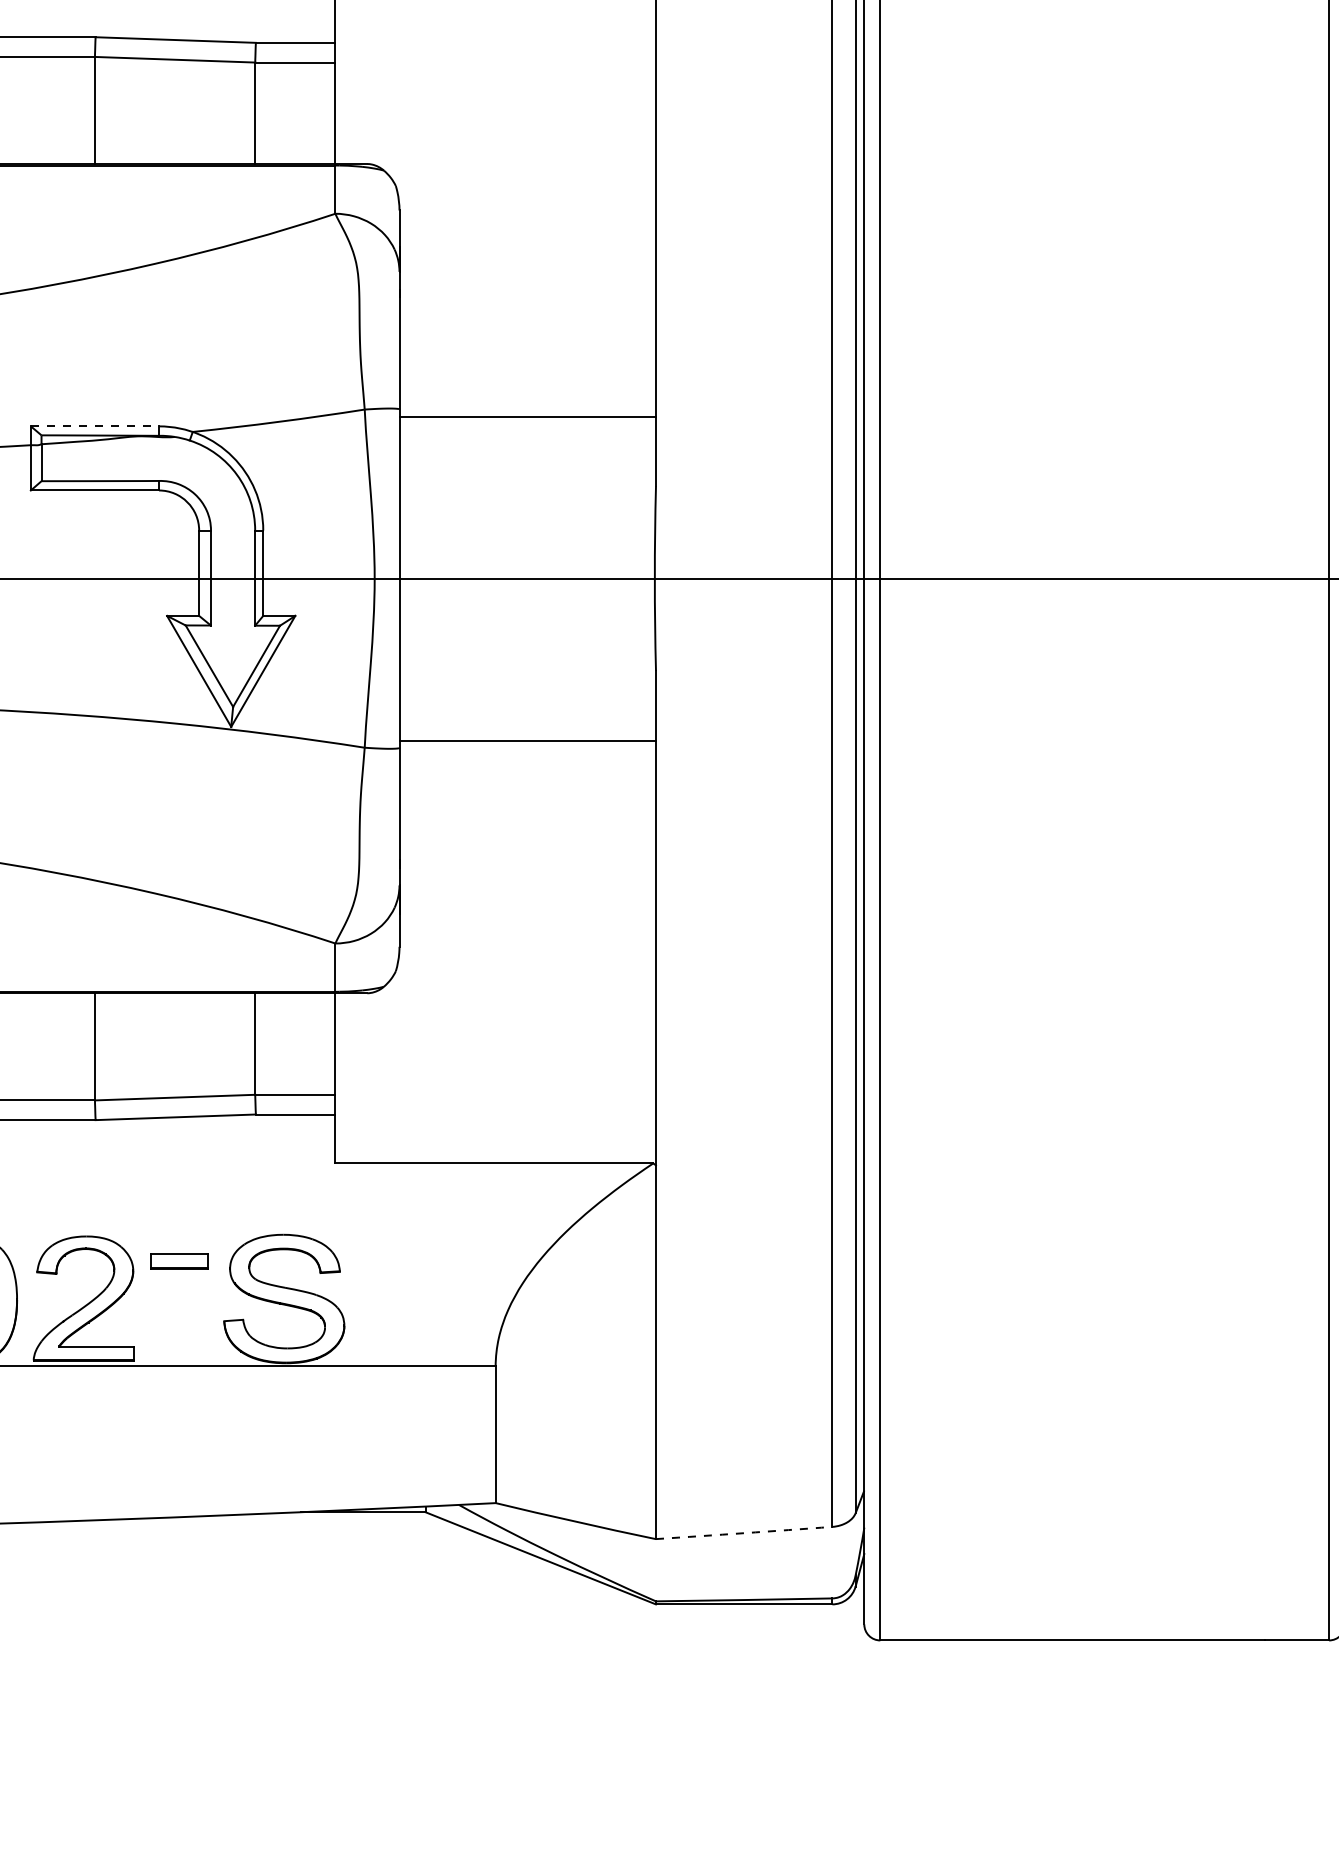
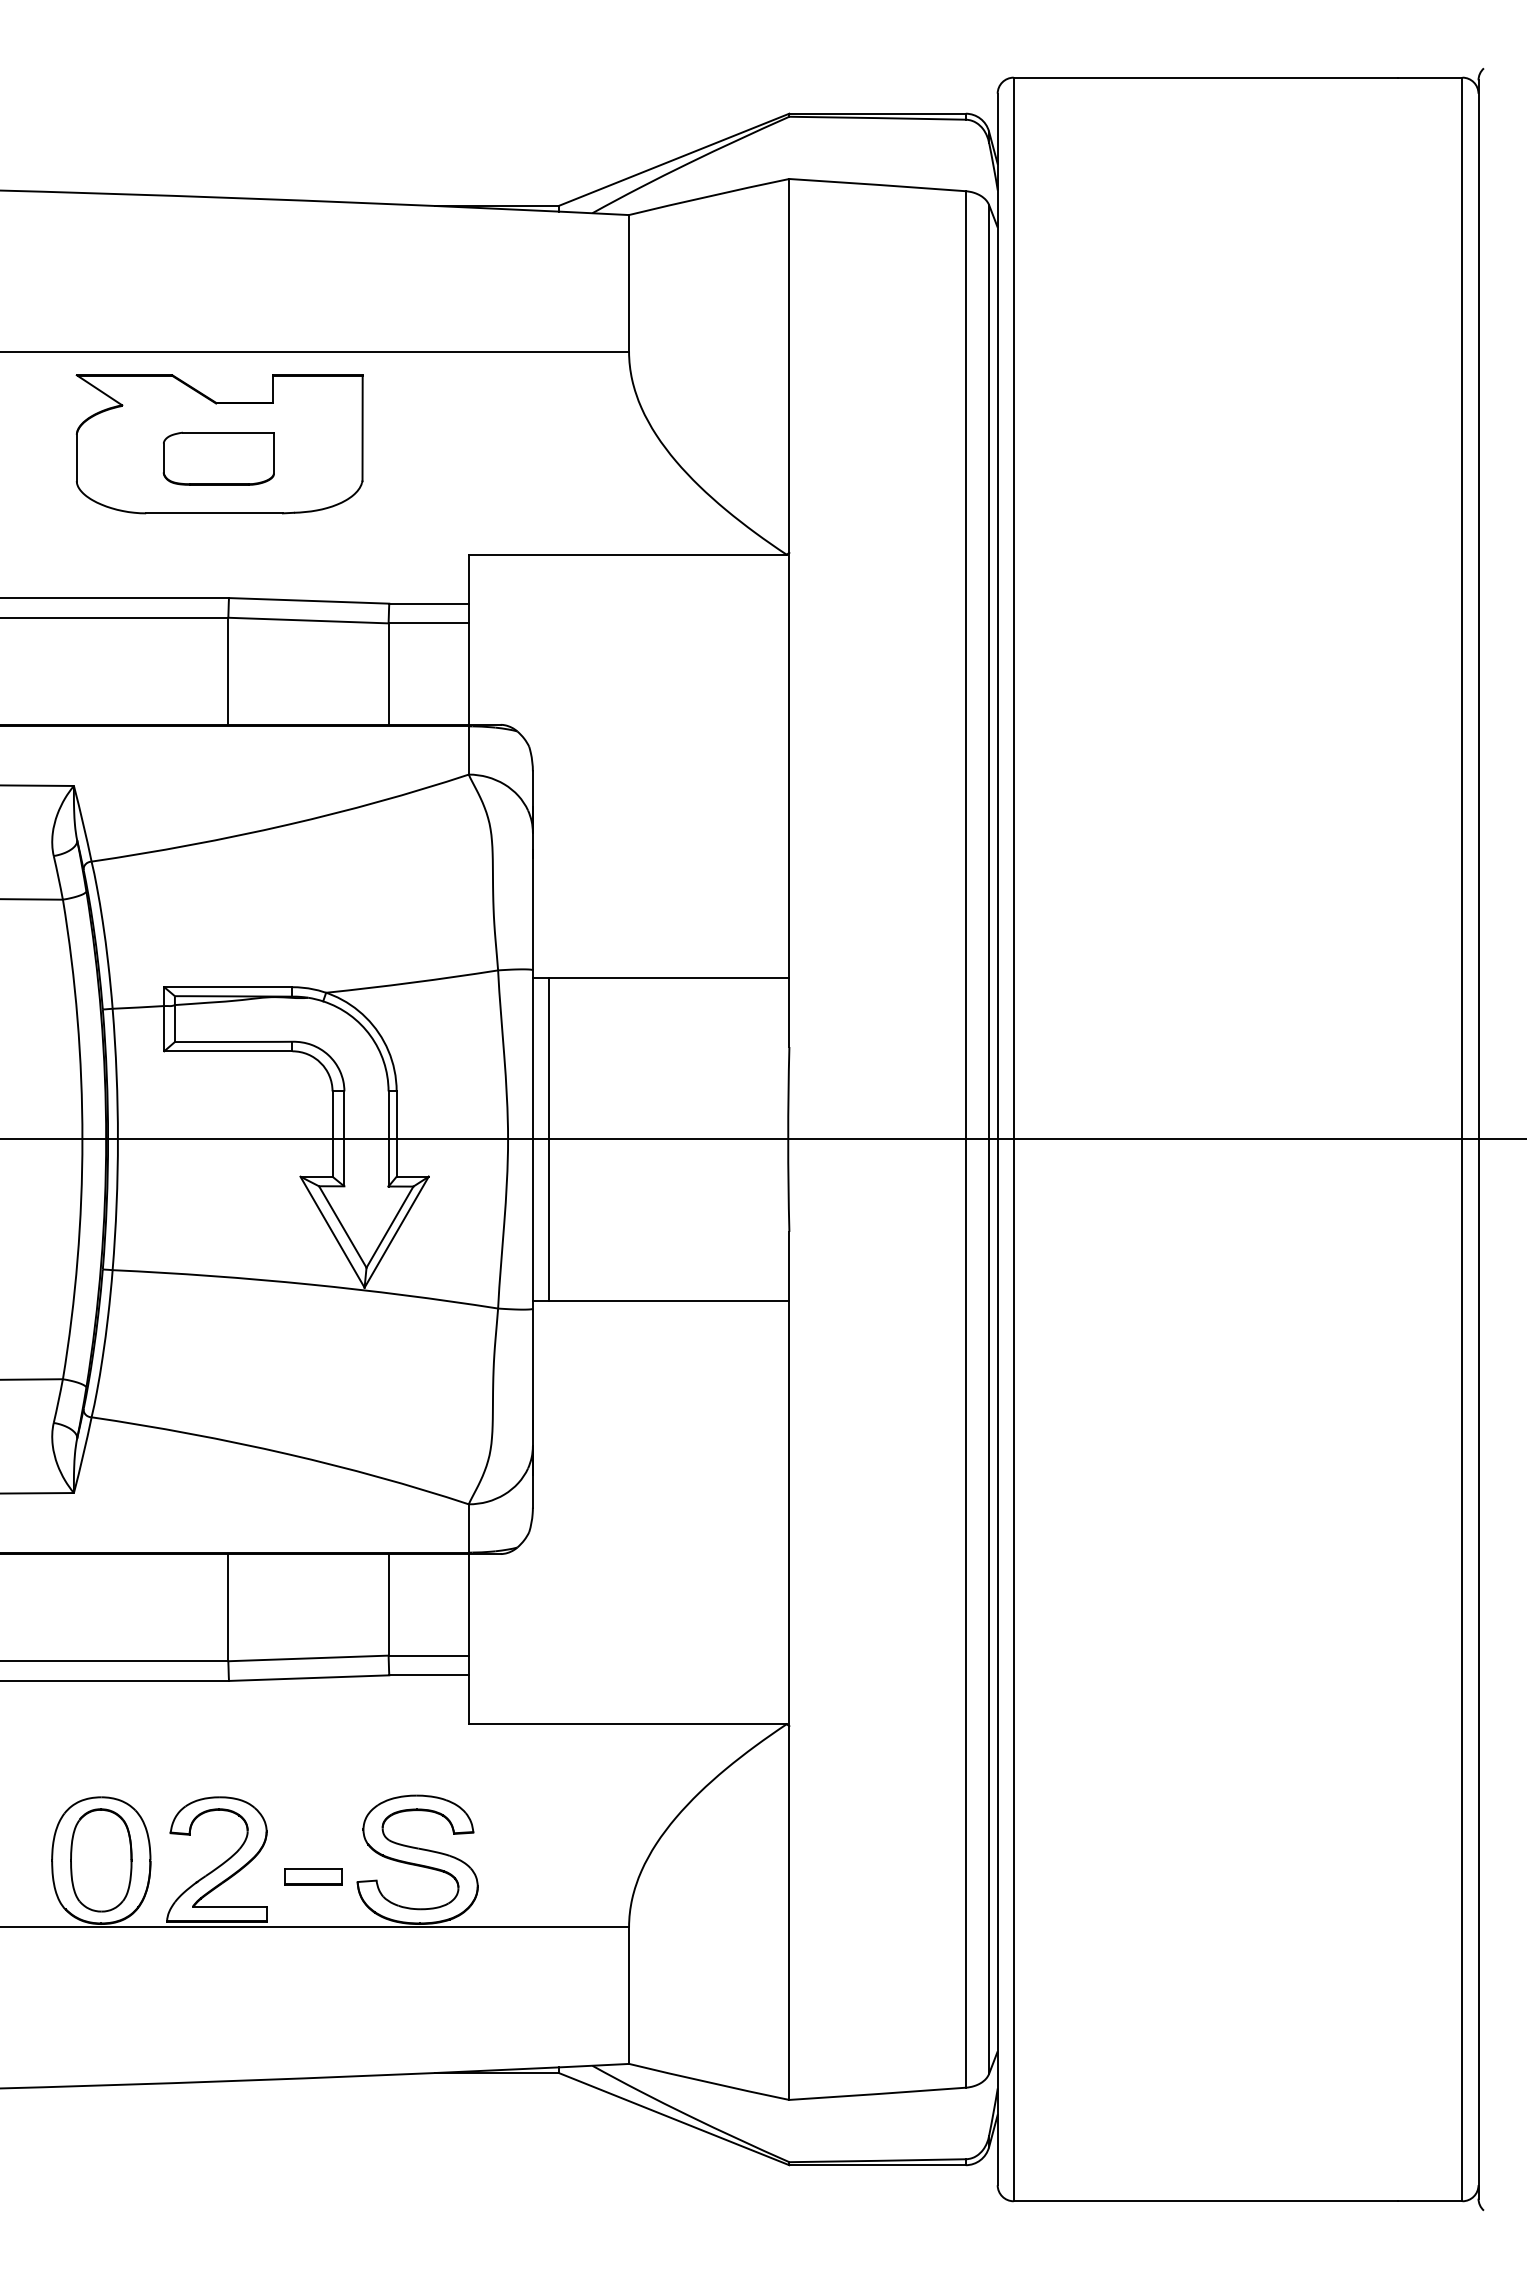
line: (95, 426) -> (228, 987), dashed -> solid
line: (416, 578) -> (549, 1139), added
part: (180, 1260) -> (313, 1876), moved
arc: (744, 1532) -> (877, 2093), dashed -> solid

